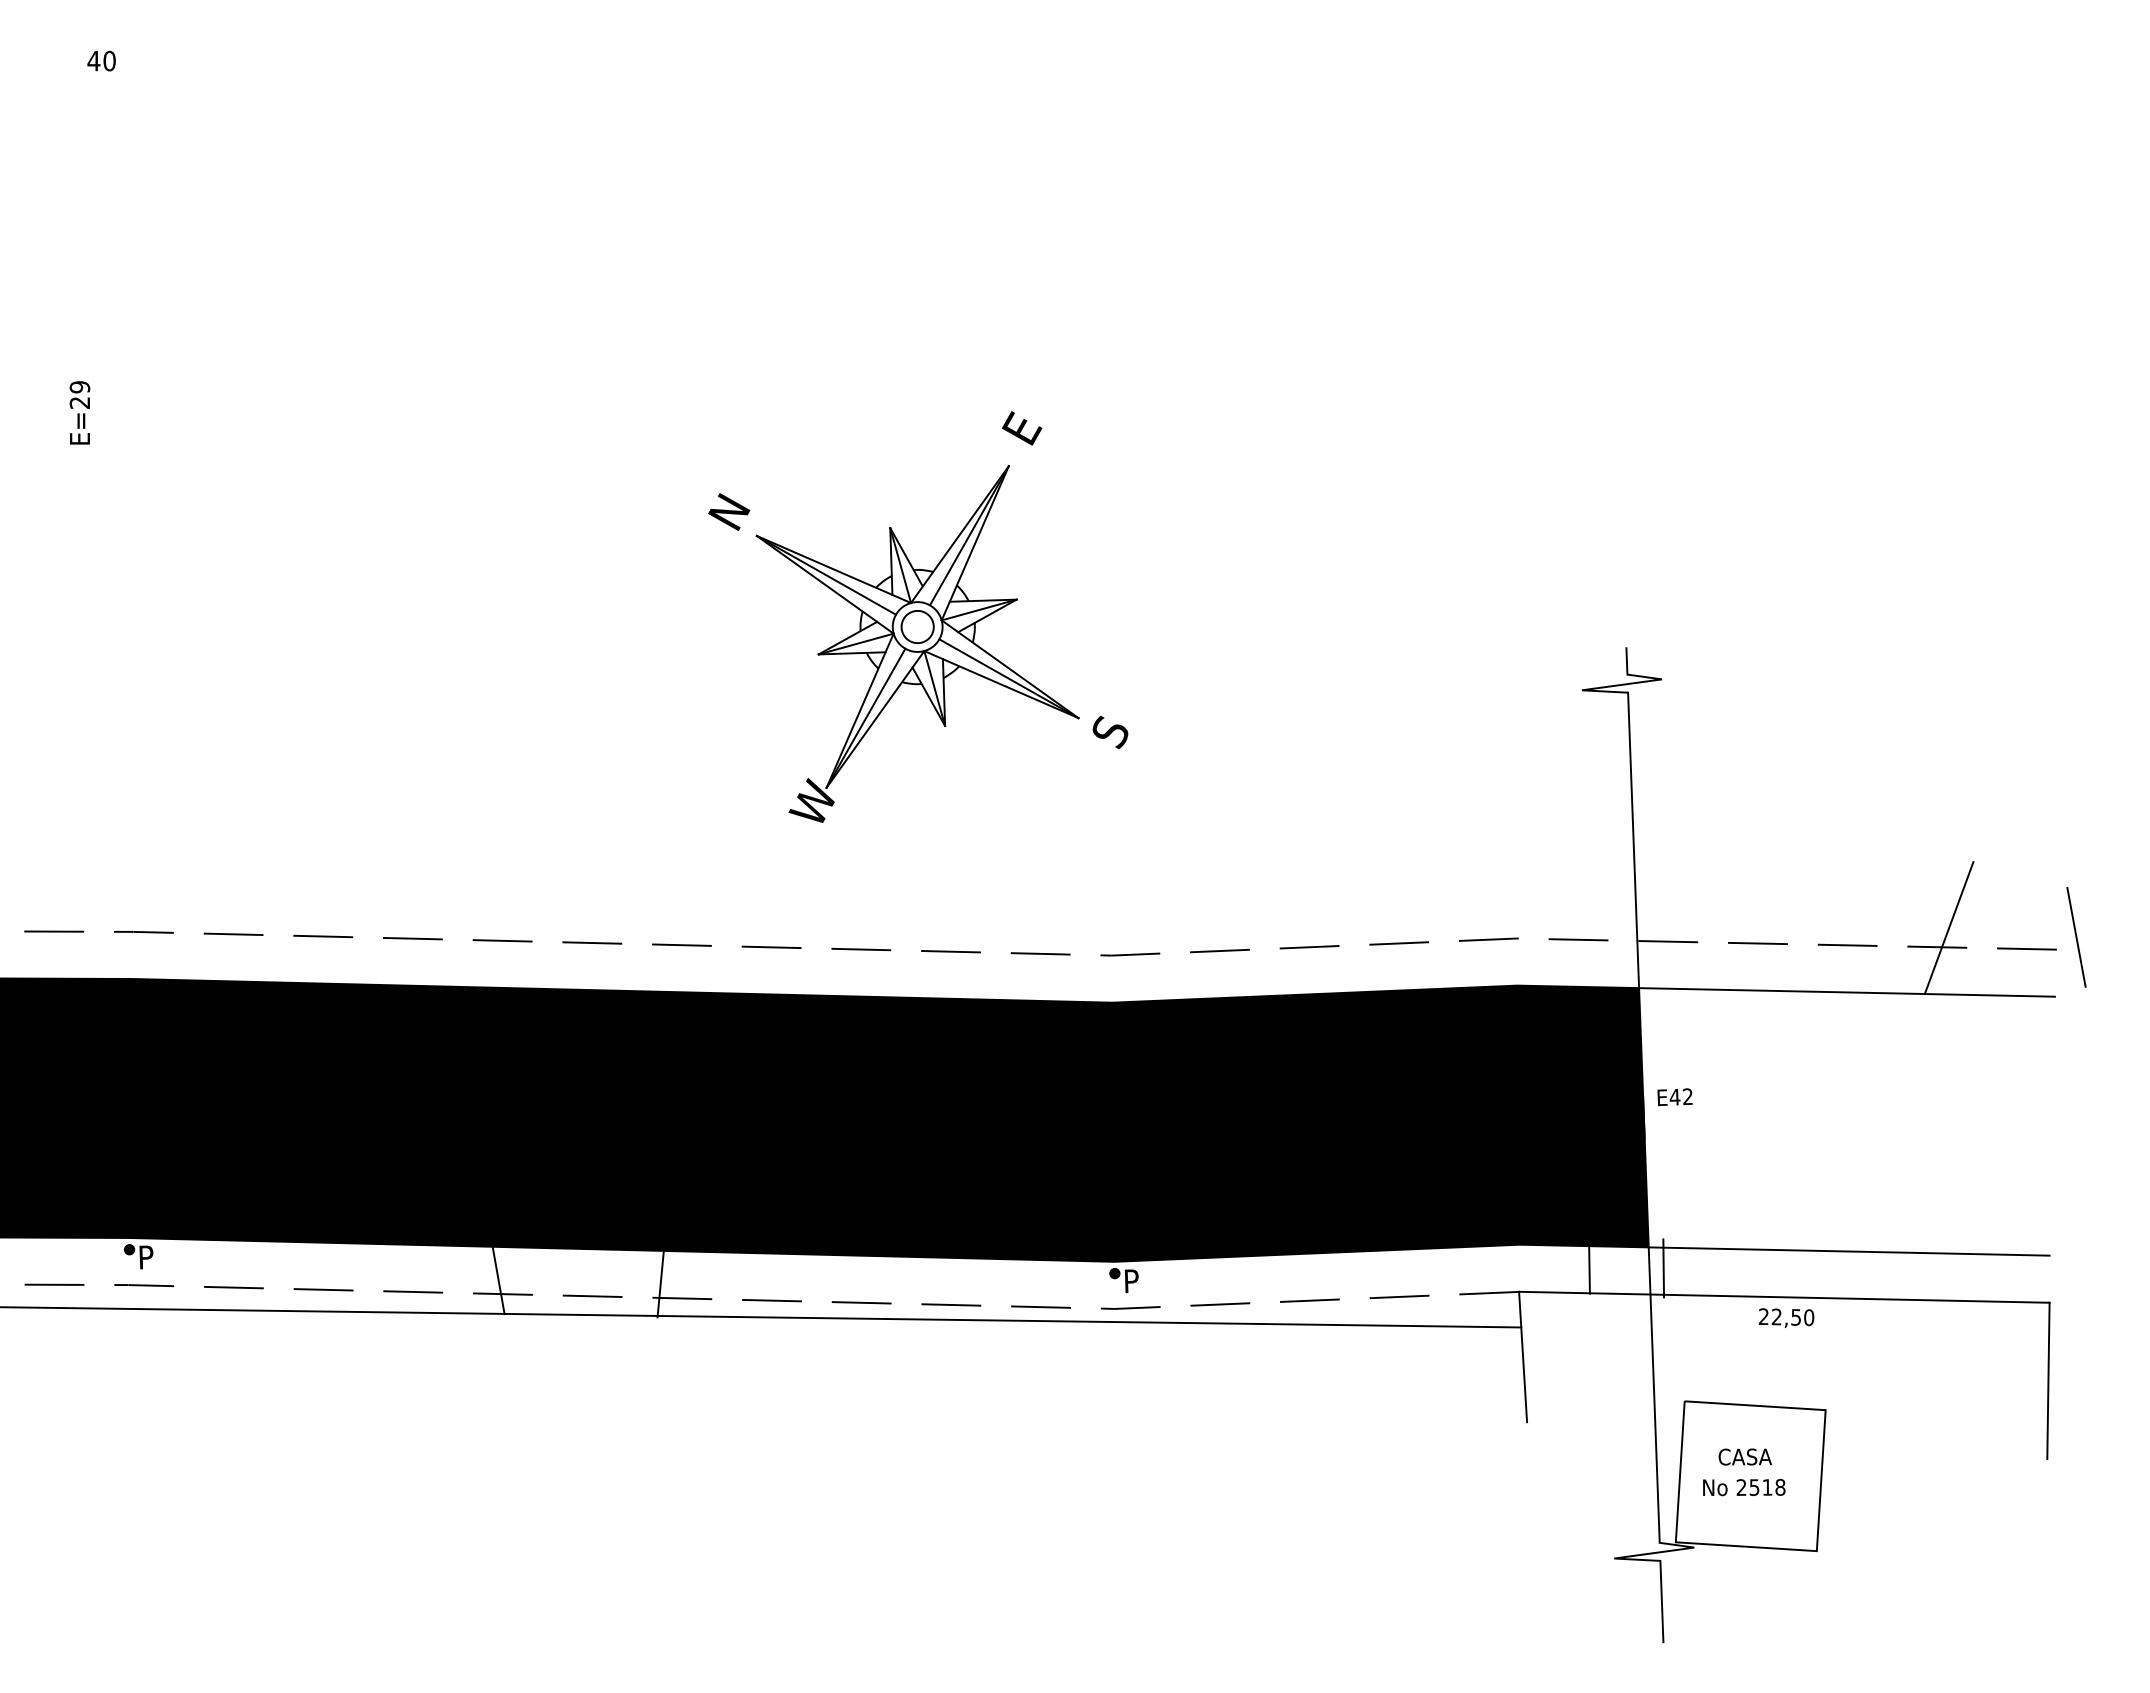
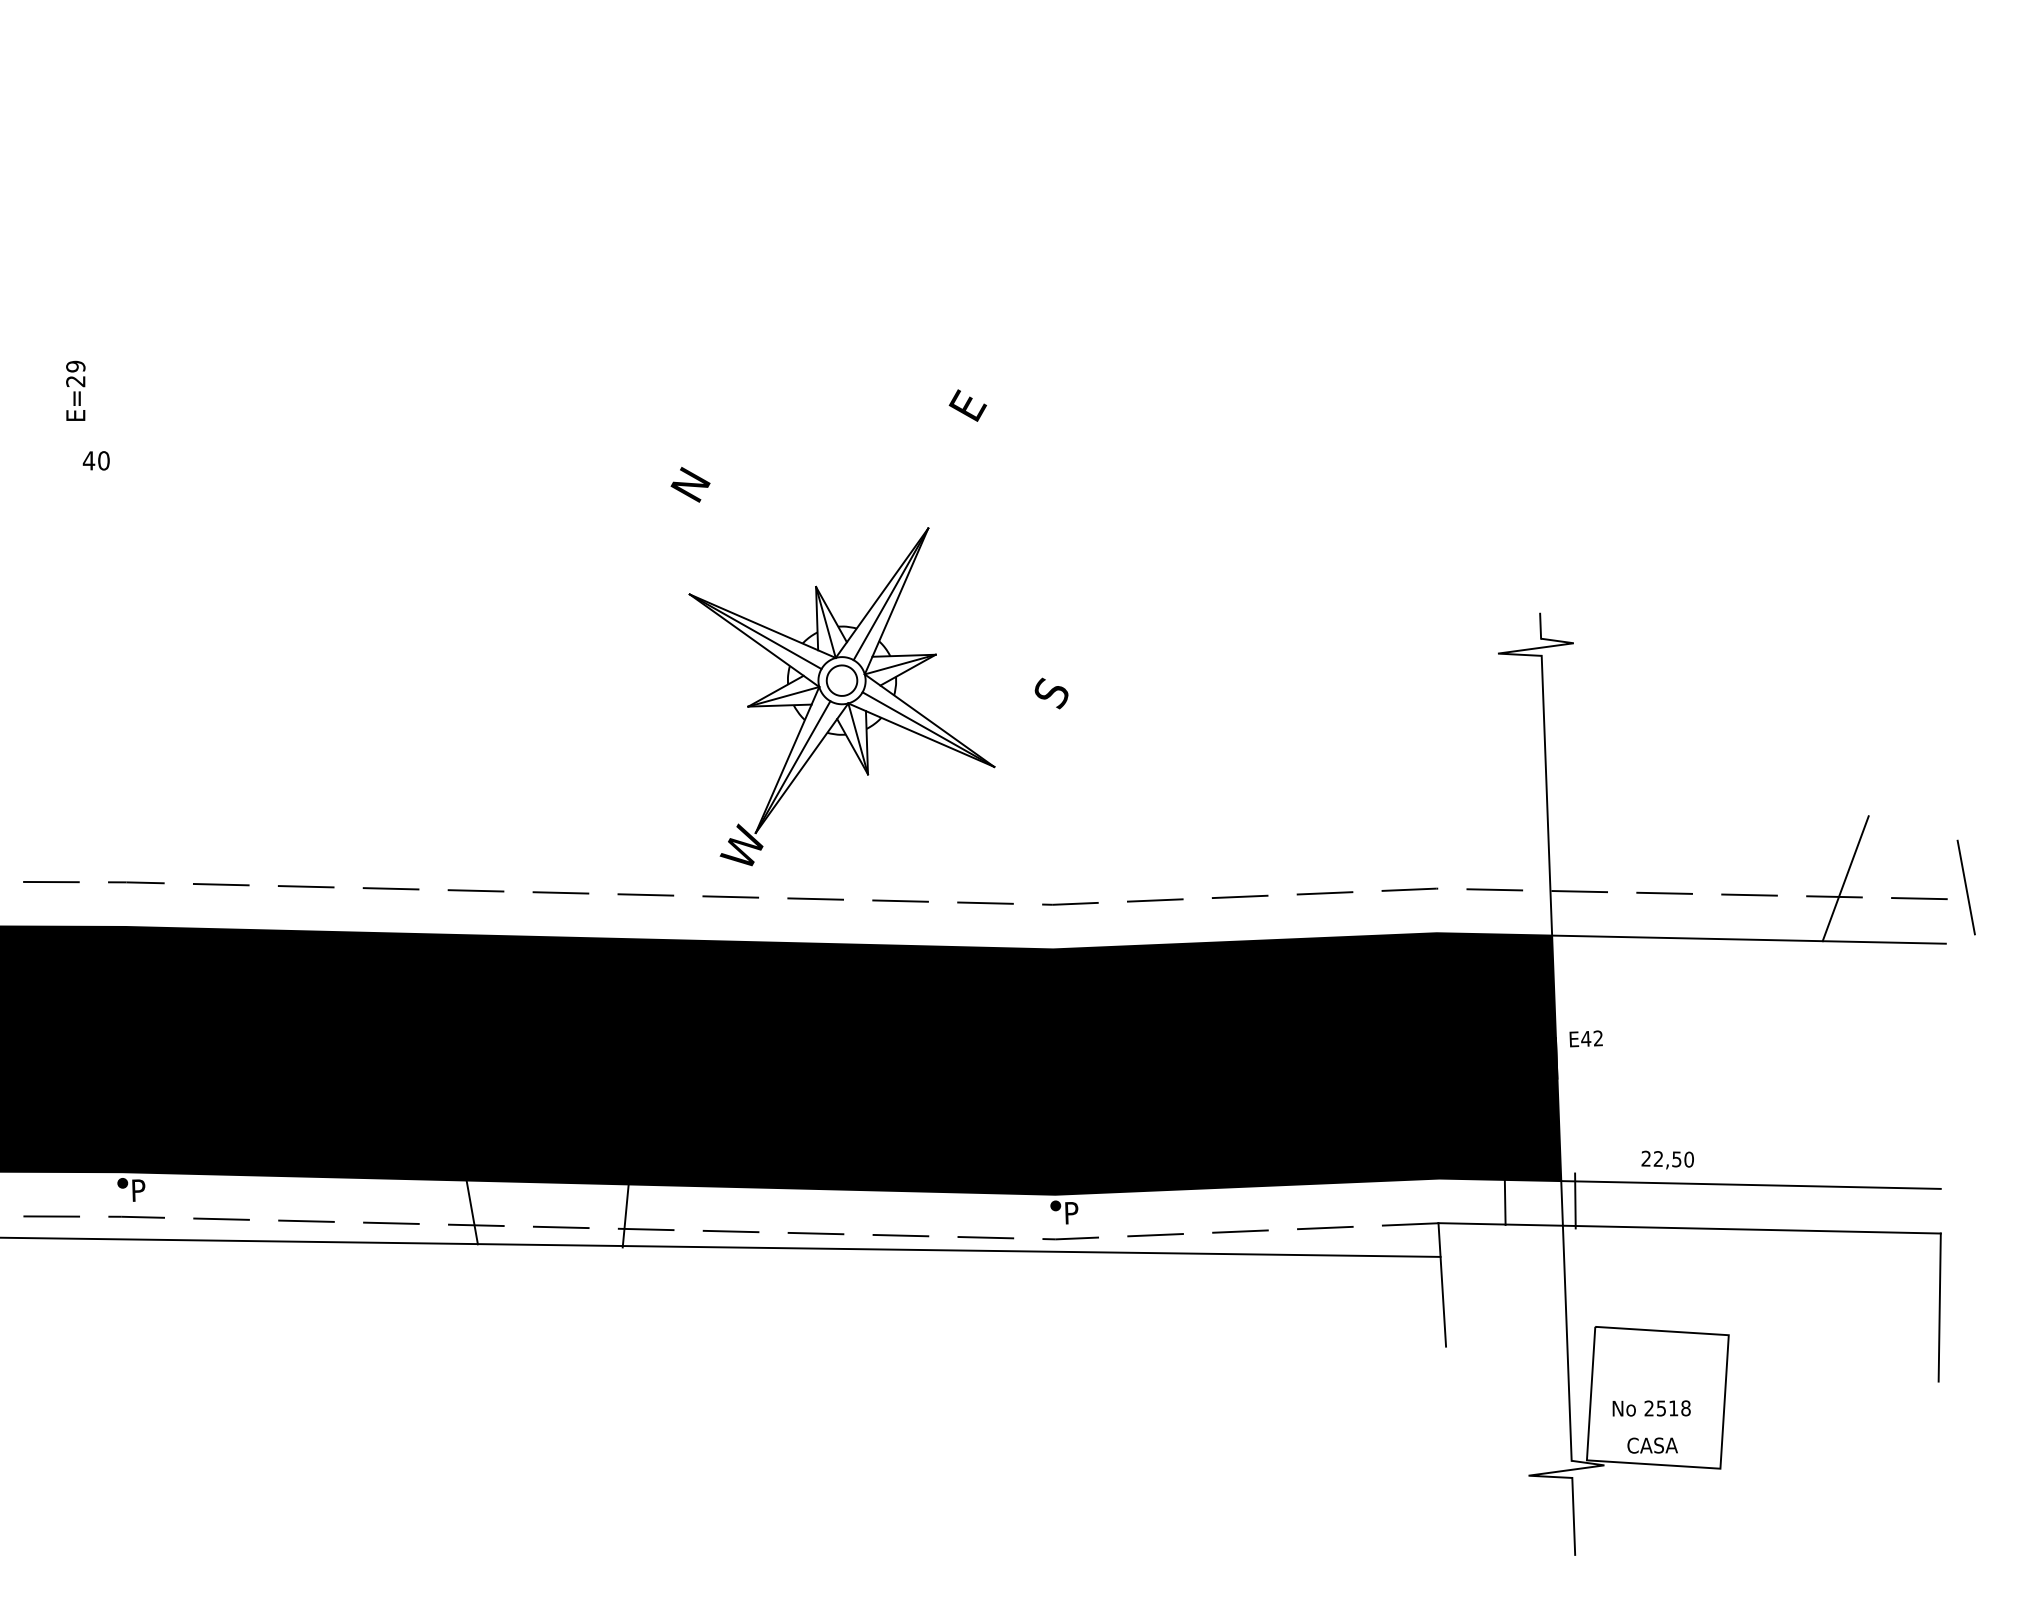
text: (100, 60) -> (95, 460), moved
part: (917, 643) -> (841, 696), moved
text: (1786, 1317) -> (1667, 1159), moved
text: (1745, 1456) -> (1652, 1445), moved

